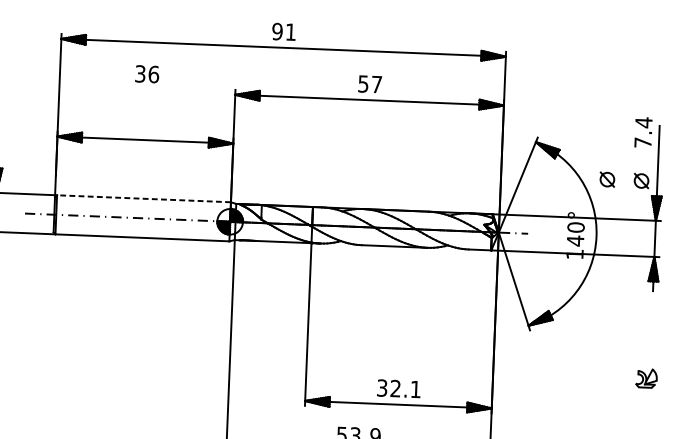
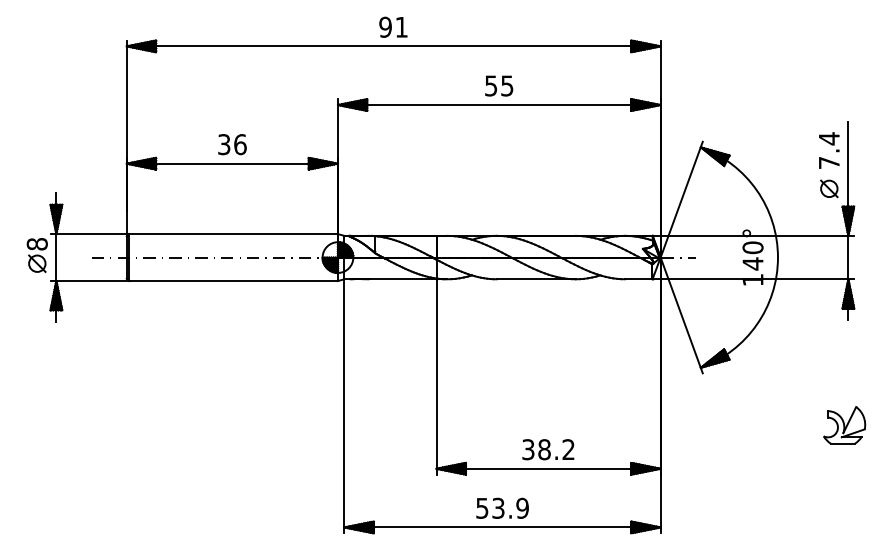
text: (147, 74) -> (232, 144), moved
text: (377, 84) -> (507, 85), 57 -> 55
text: (643, 132) -> (829, 150), moved
part: (607, 179) -> (788, 188), removed
line: (143, 199) -> (233, 234), dashed -> solid
part: (646, 378) -> (844, 425), size x1.67
text: (405, 388) -> (556, 449), 32.1 -> 38.2

